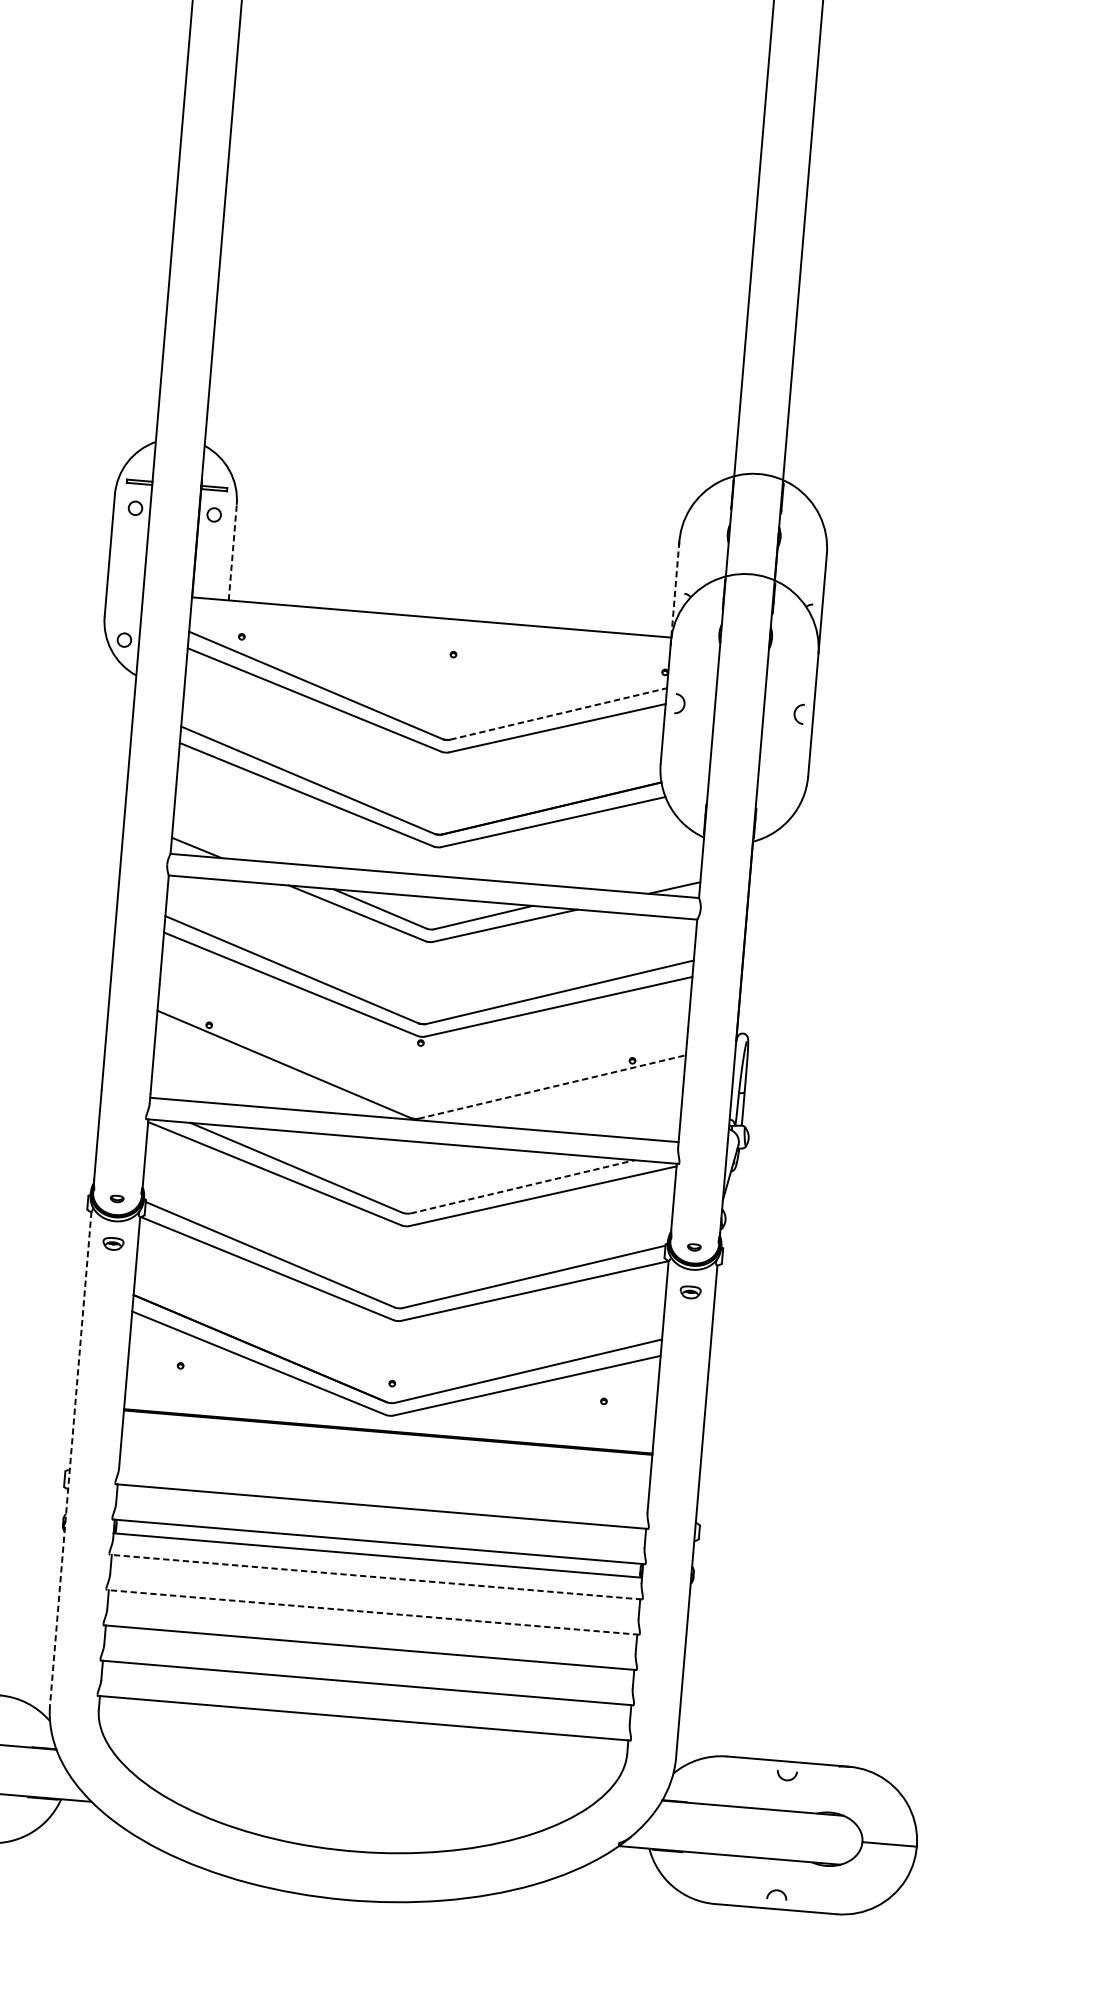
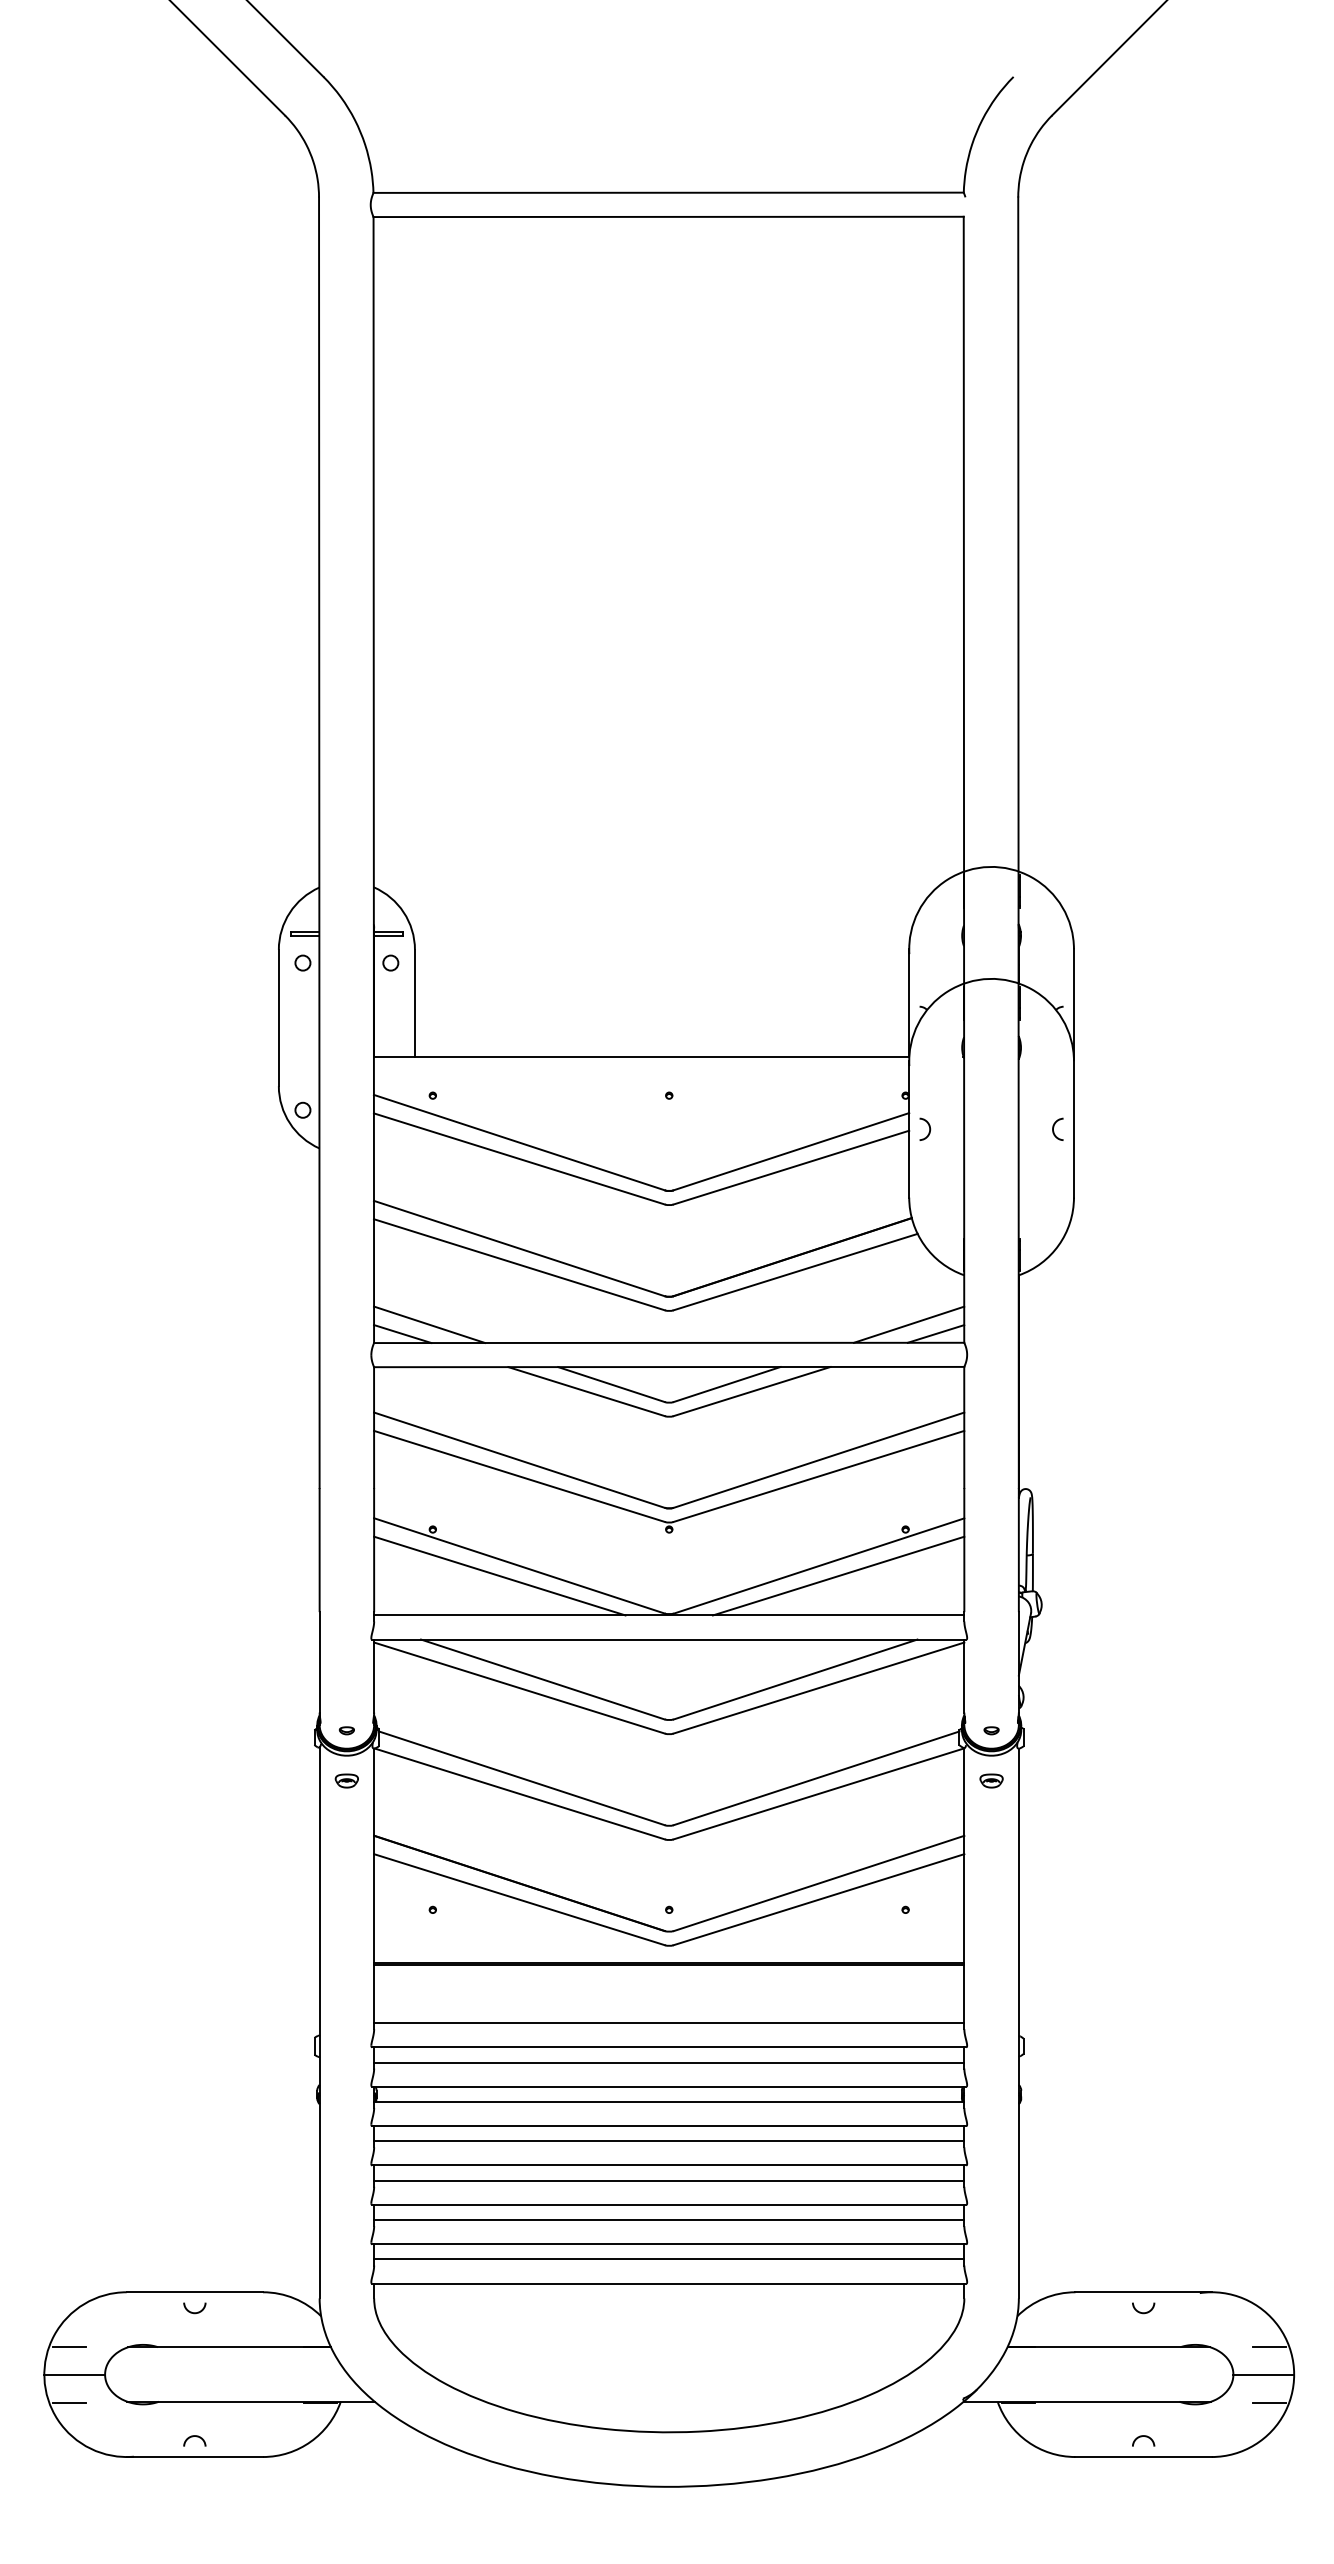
line: (232, 552) -> (414, 1002), dashed -> solid
line: (675, 589) -> (909, 1002), dashed -> solid
line: (558, 713) -> (791, 1151), dashed -> solid
line: (221, 841) -> (429, 1324), added
line: (650, 877) -> (908, 1324), added
line: (265, 1071) -> (499, 1575), added
line: (552, 1087) -> (819, 1566), dashed -> solid
line: (568, 1096) -> (838, 1575), added
line: (523, 1186) -> (796, 1679), dashed -> solid
line: (70, 1458) -> (319, 2022), dashed -> solid
line: (383, 1485) -> (669, 2023), added
line: (381, 1520) -> (669, 2062), added
line: (375, 1577) -> (668, 2126), dashed -> solid
line: (375, 1590) -> (669, 2141), added
line: (372, 1612) -> (668, 2165), dashed -> solid
line: (372, 1625) -> (669, 2180), added
line: (369, 1661) -> (669, 2220), added
line: (366, 1696) -> (669, 2259), added
line: (895, 1819) -> (1268, 2346), added
line: (891, 1869) -> (1268, 2402), added

